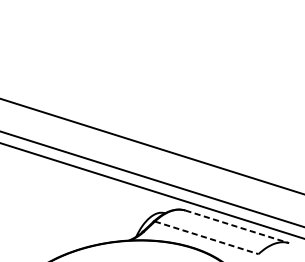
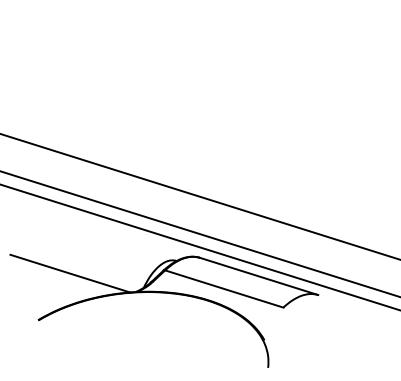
line: (72, 224) -> (70, 273), added
line: (237, 226) -> (259, 276), dashed -> solid
line: (206, 237) -> (224, 288), dashed -> solid

